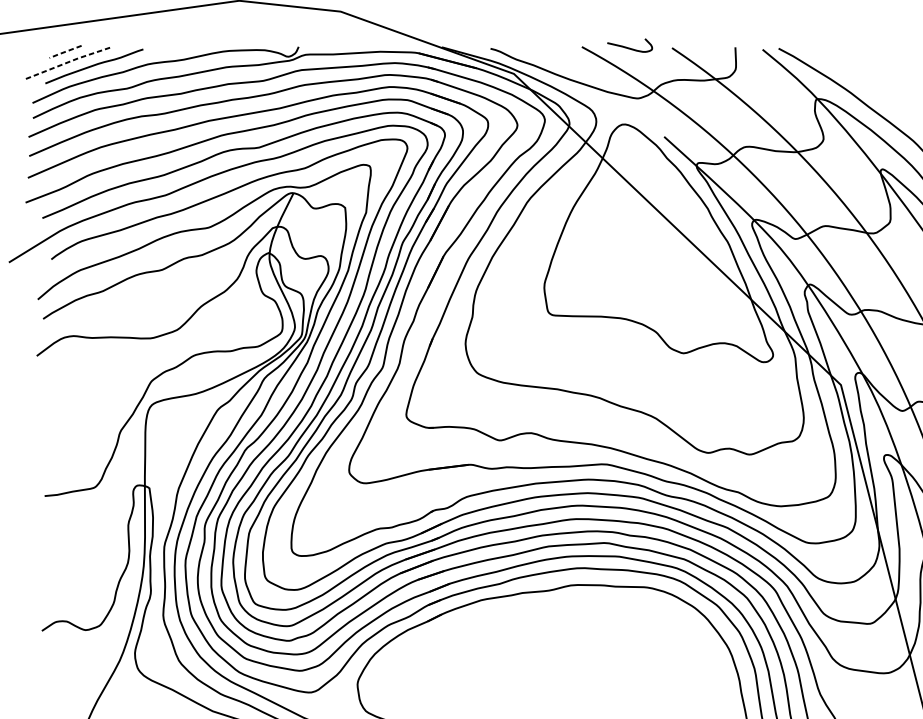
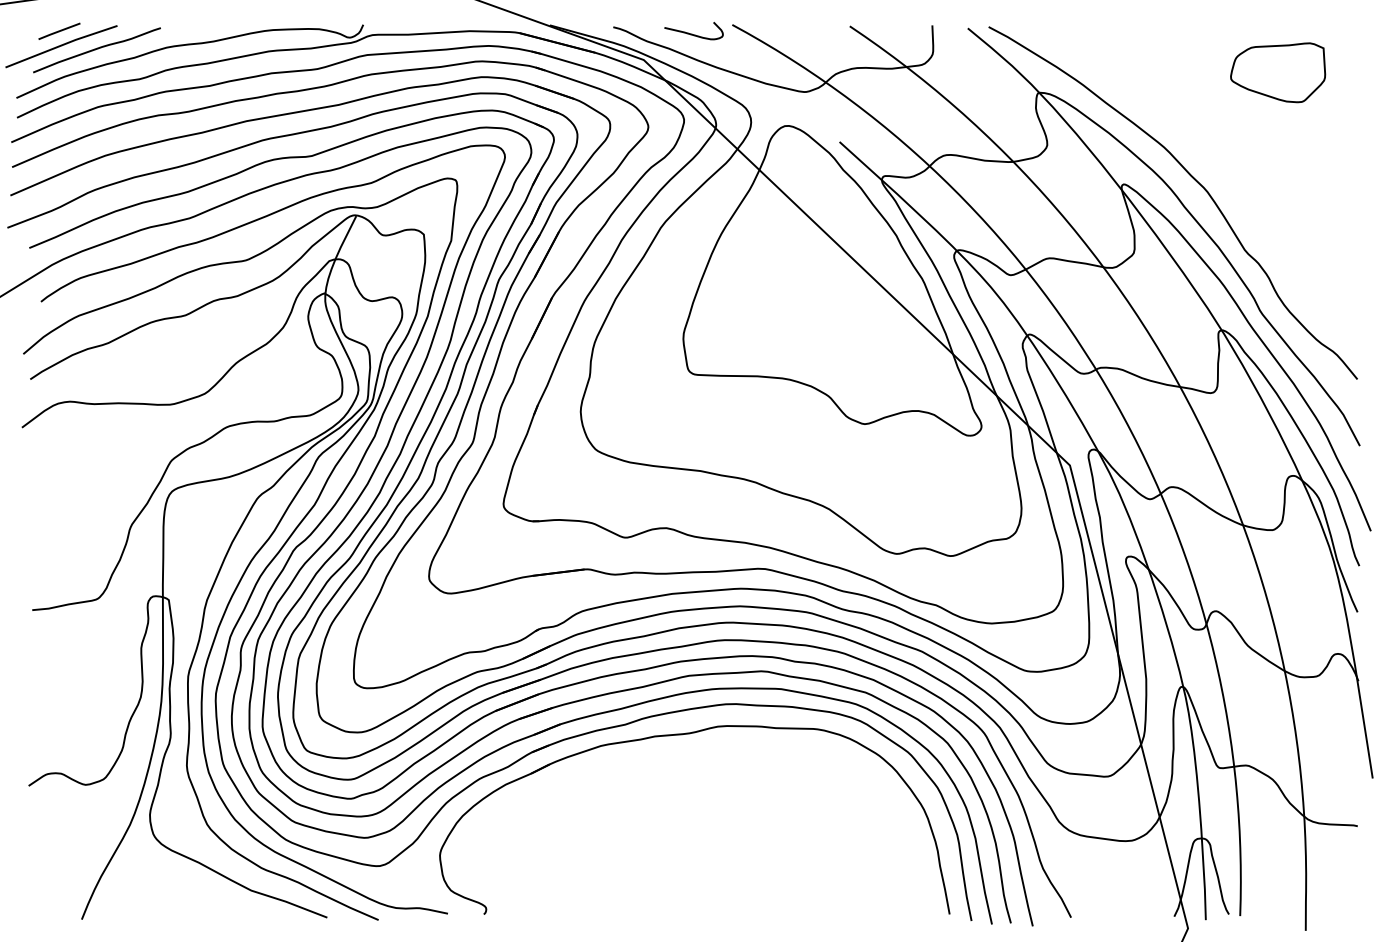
curve: (628, 47) -> (692, 33), moved
line: (64, 52) -> (58, 31), dashed -> solid
line: (67, 62) -> (61, 45), dashed -> solid

